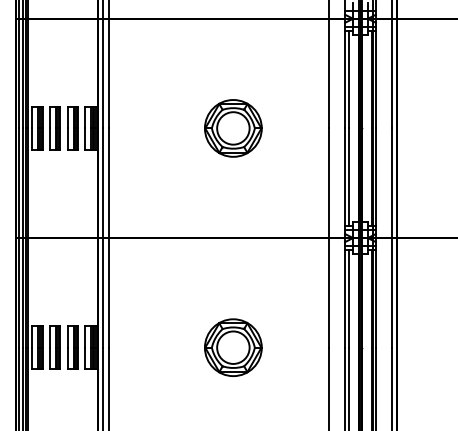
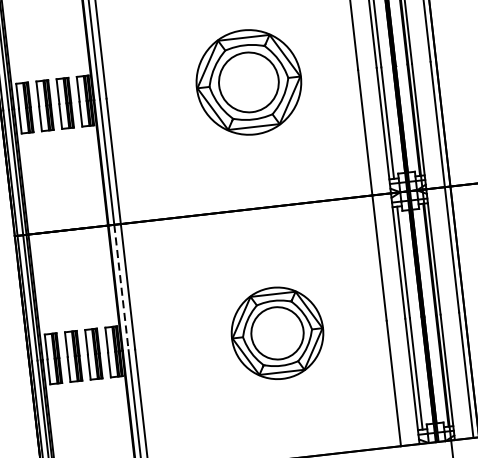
part: (233, 128) -> (249, 82), size x1.6
line: (103, 292) -> (121, 287), solid -> dashed
part: (233, 347) -> (277, 332), size x1.4

